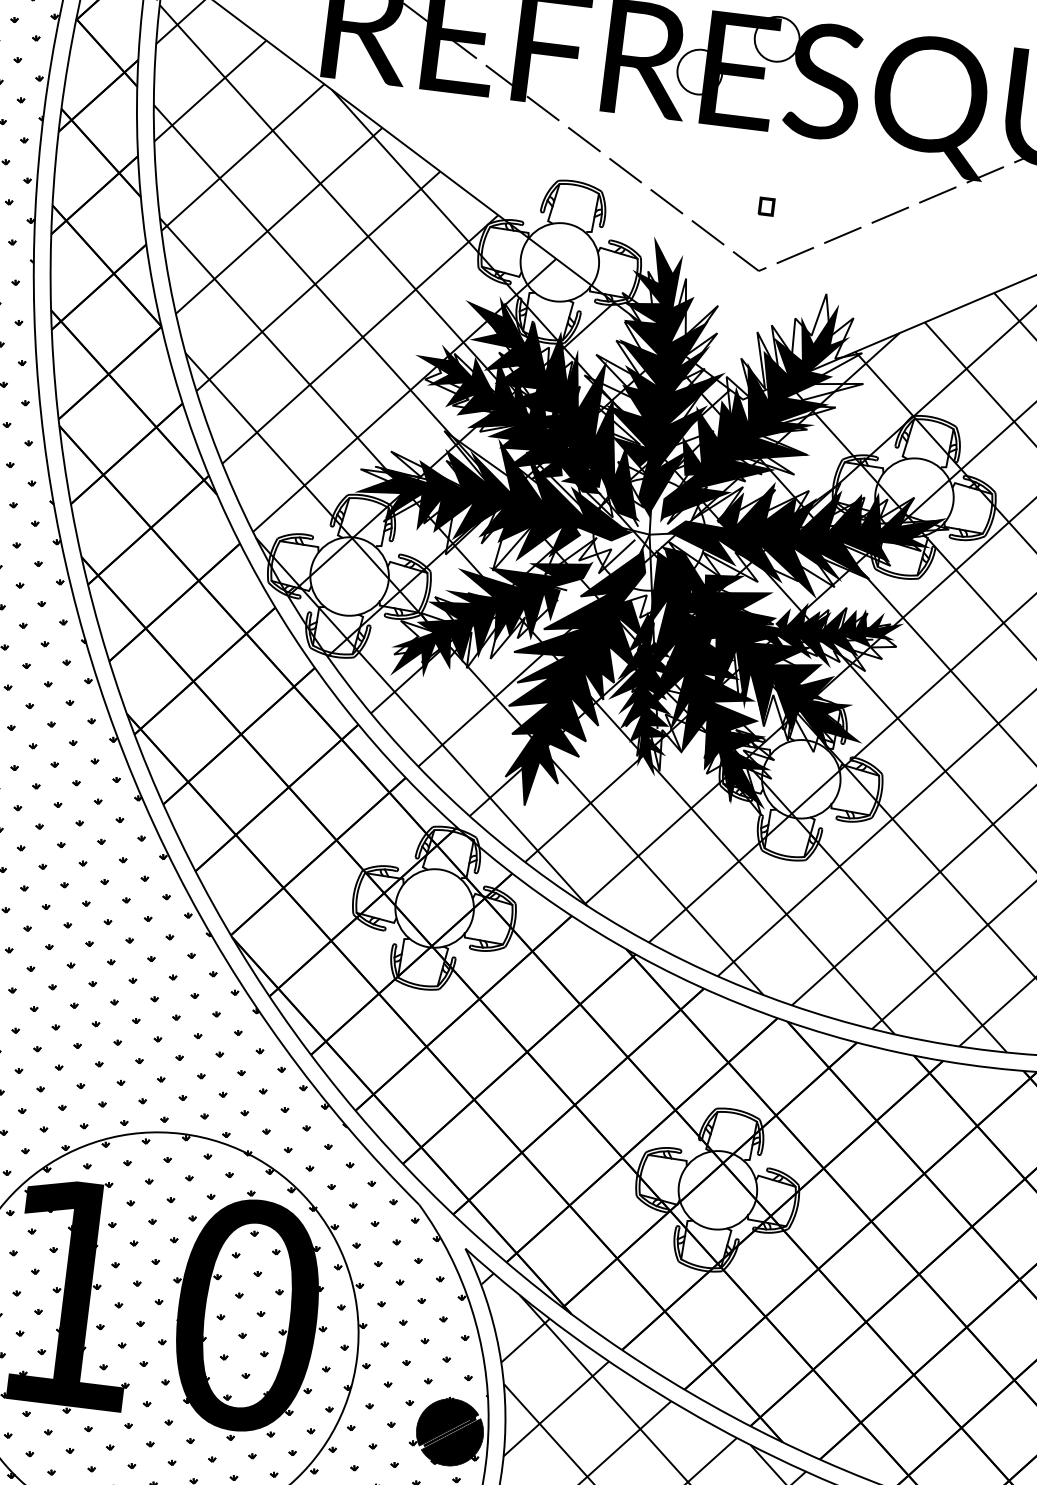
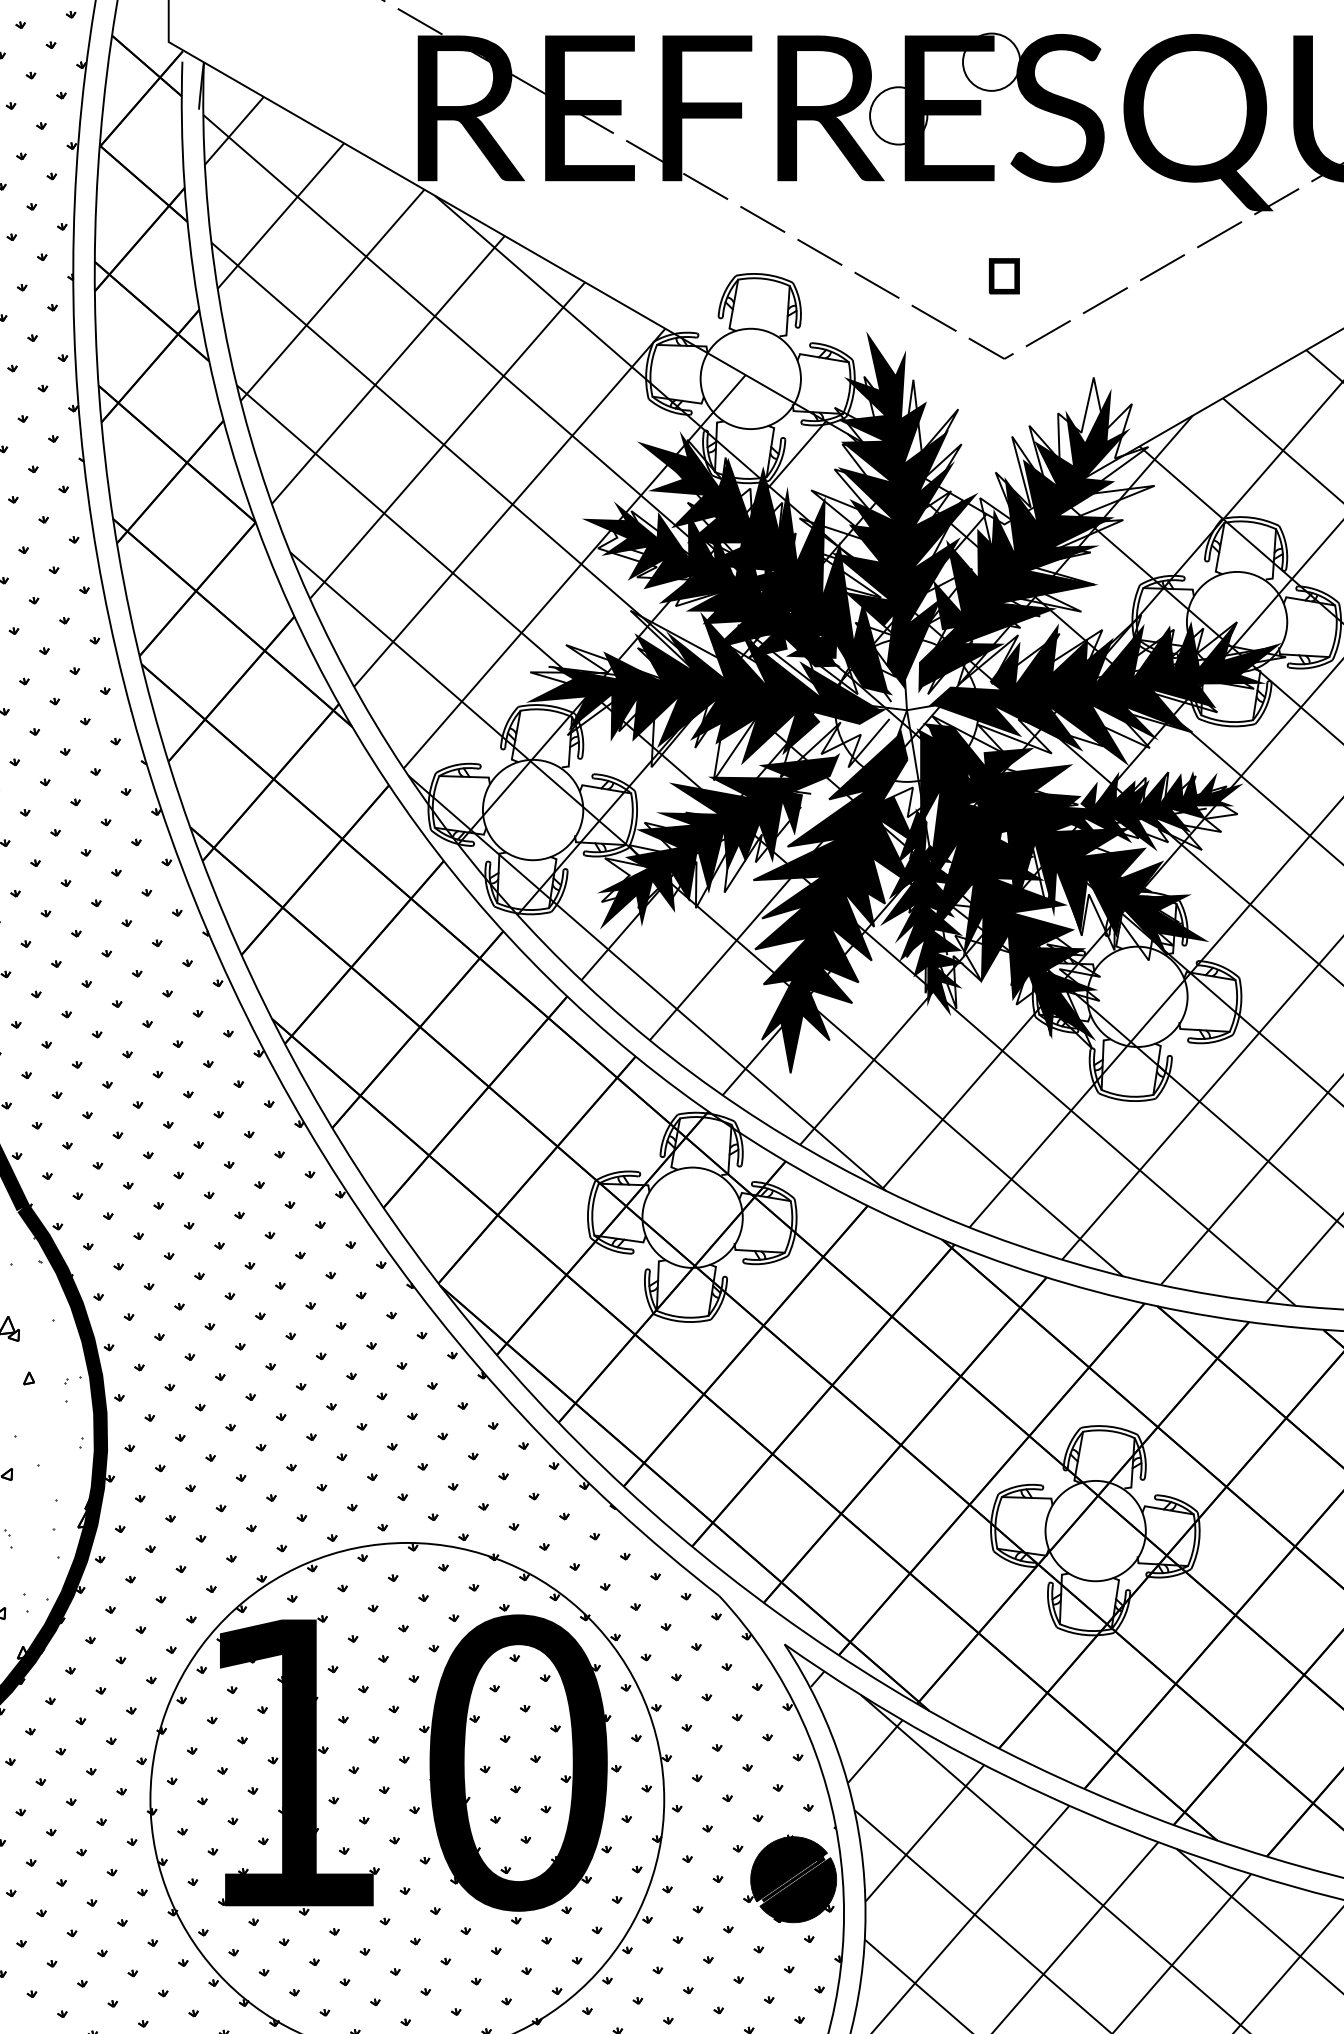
part: (766, 206) -> (1004, 275), size x1.6

